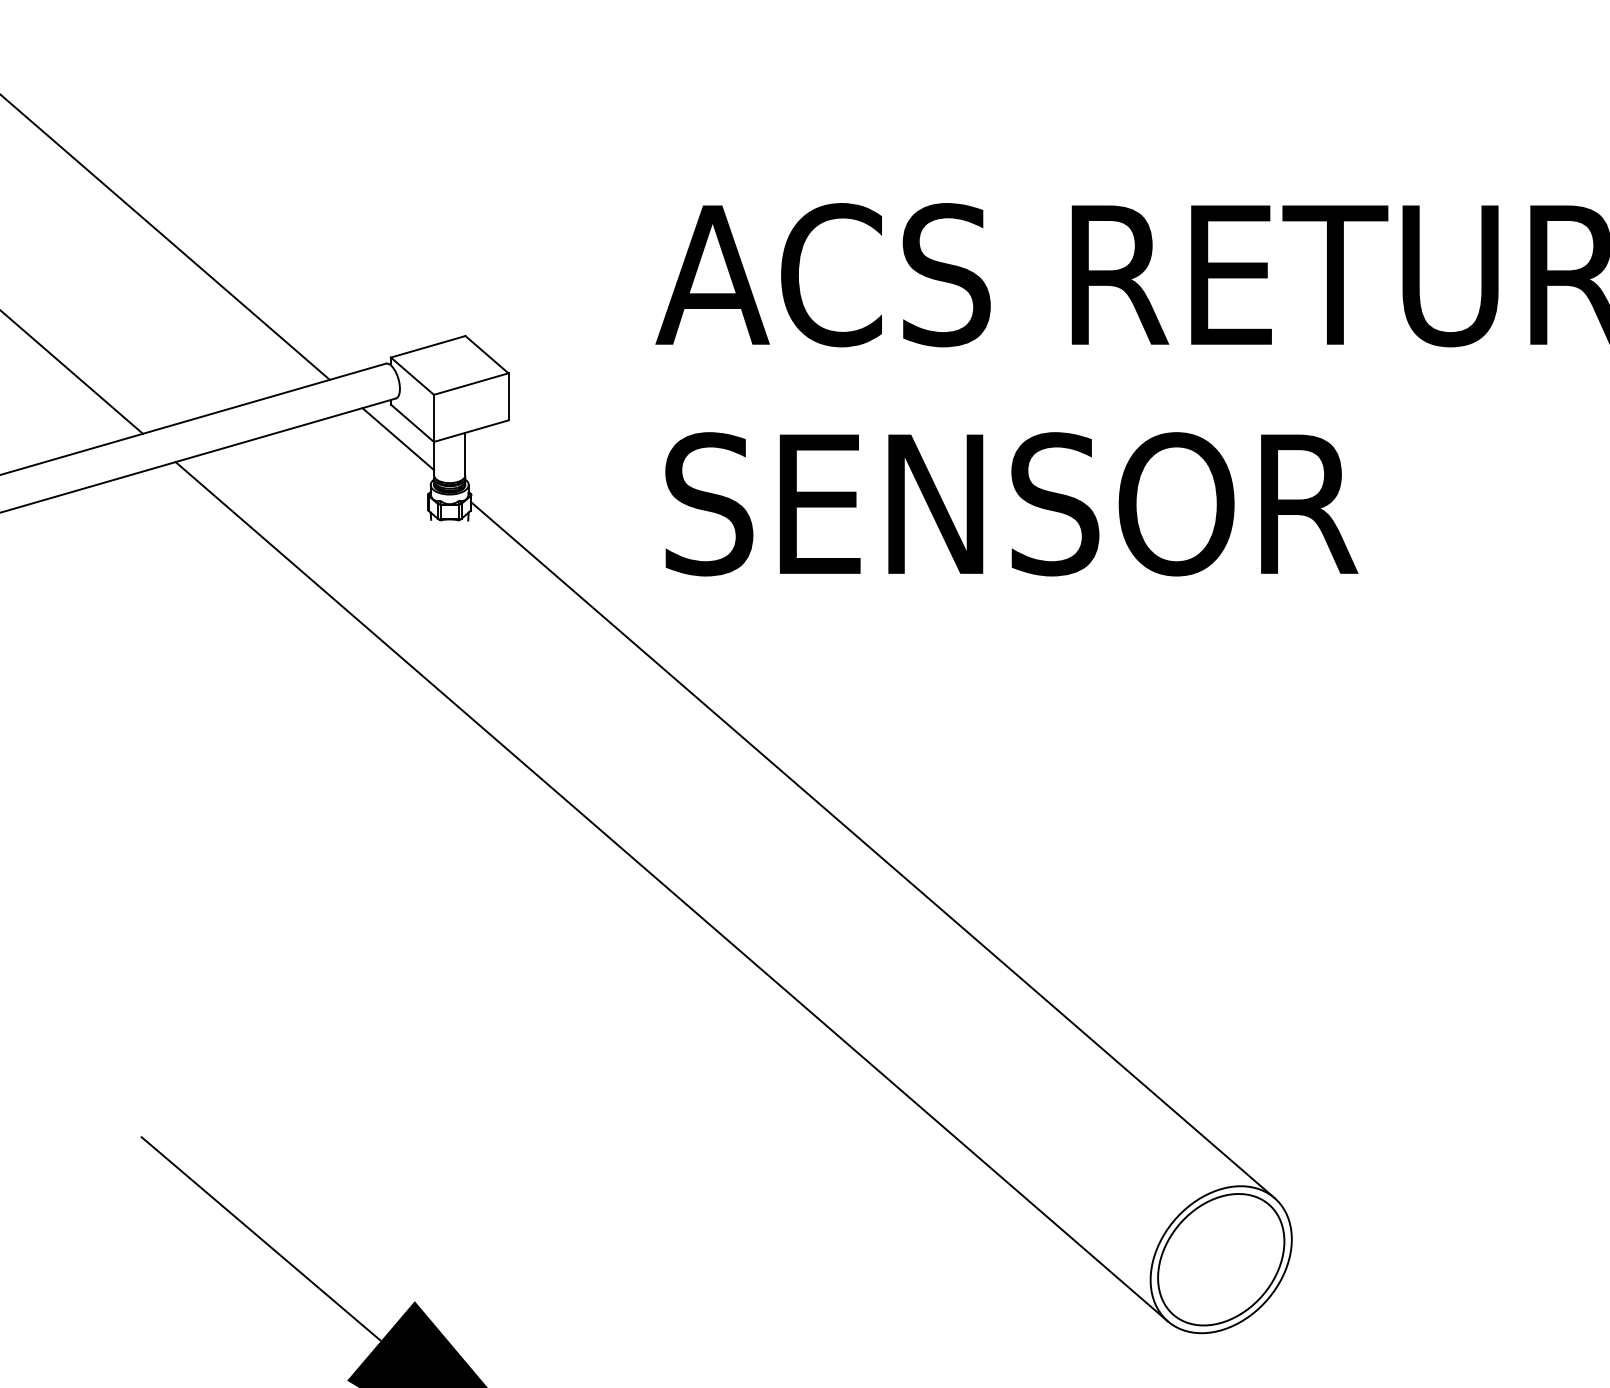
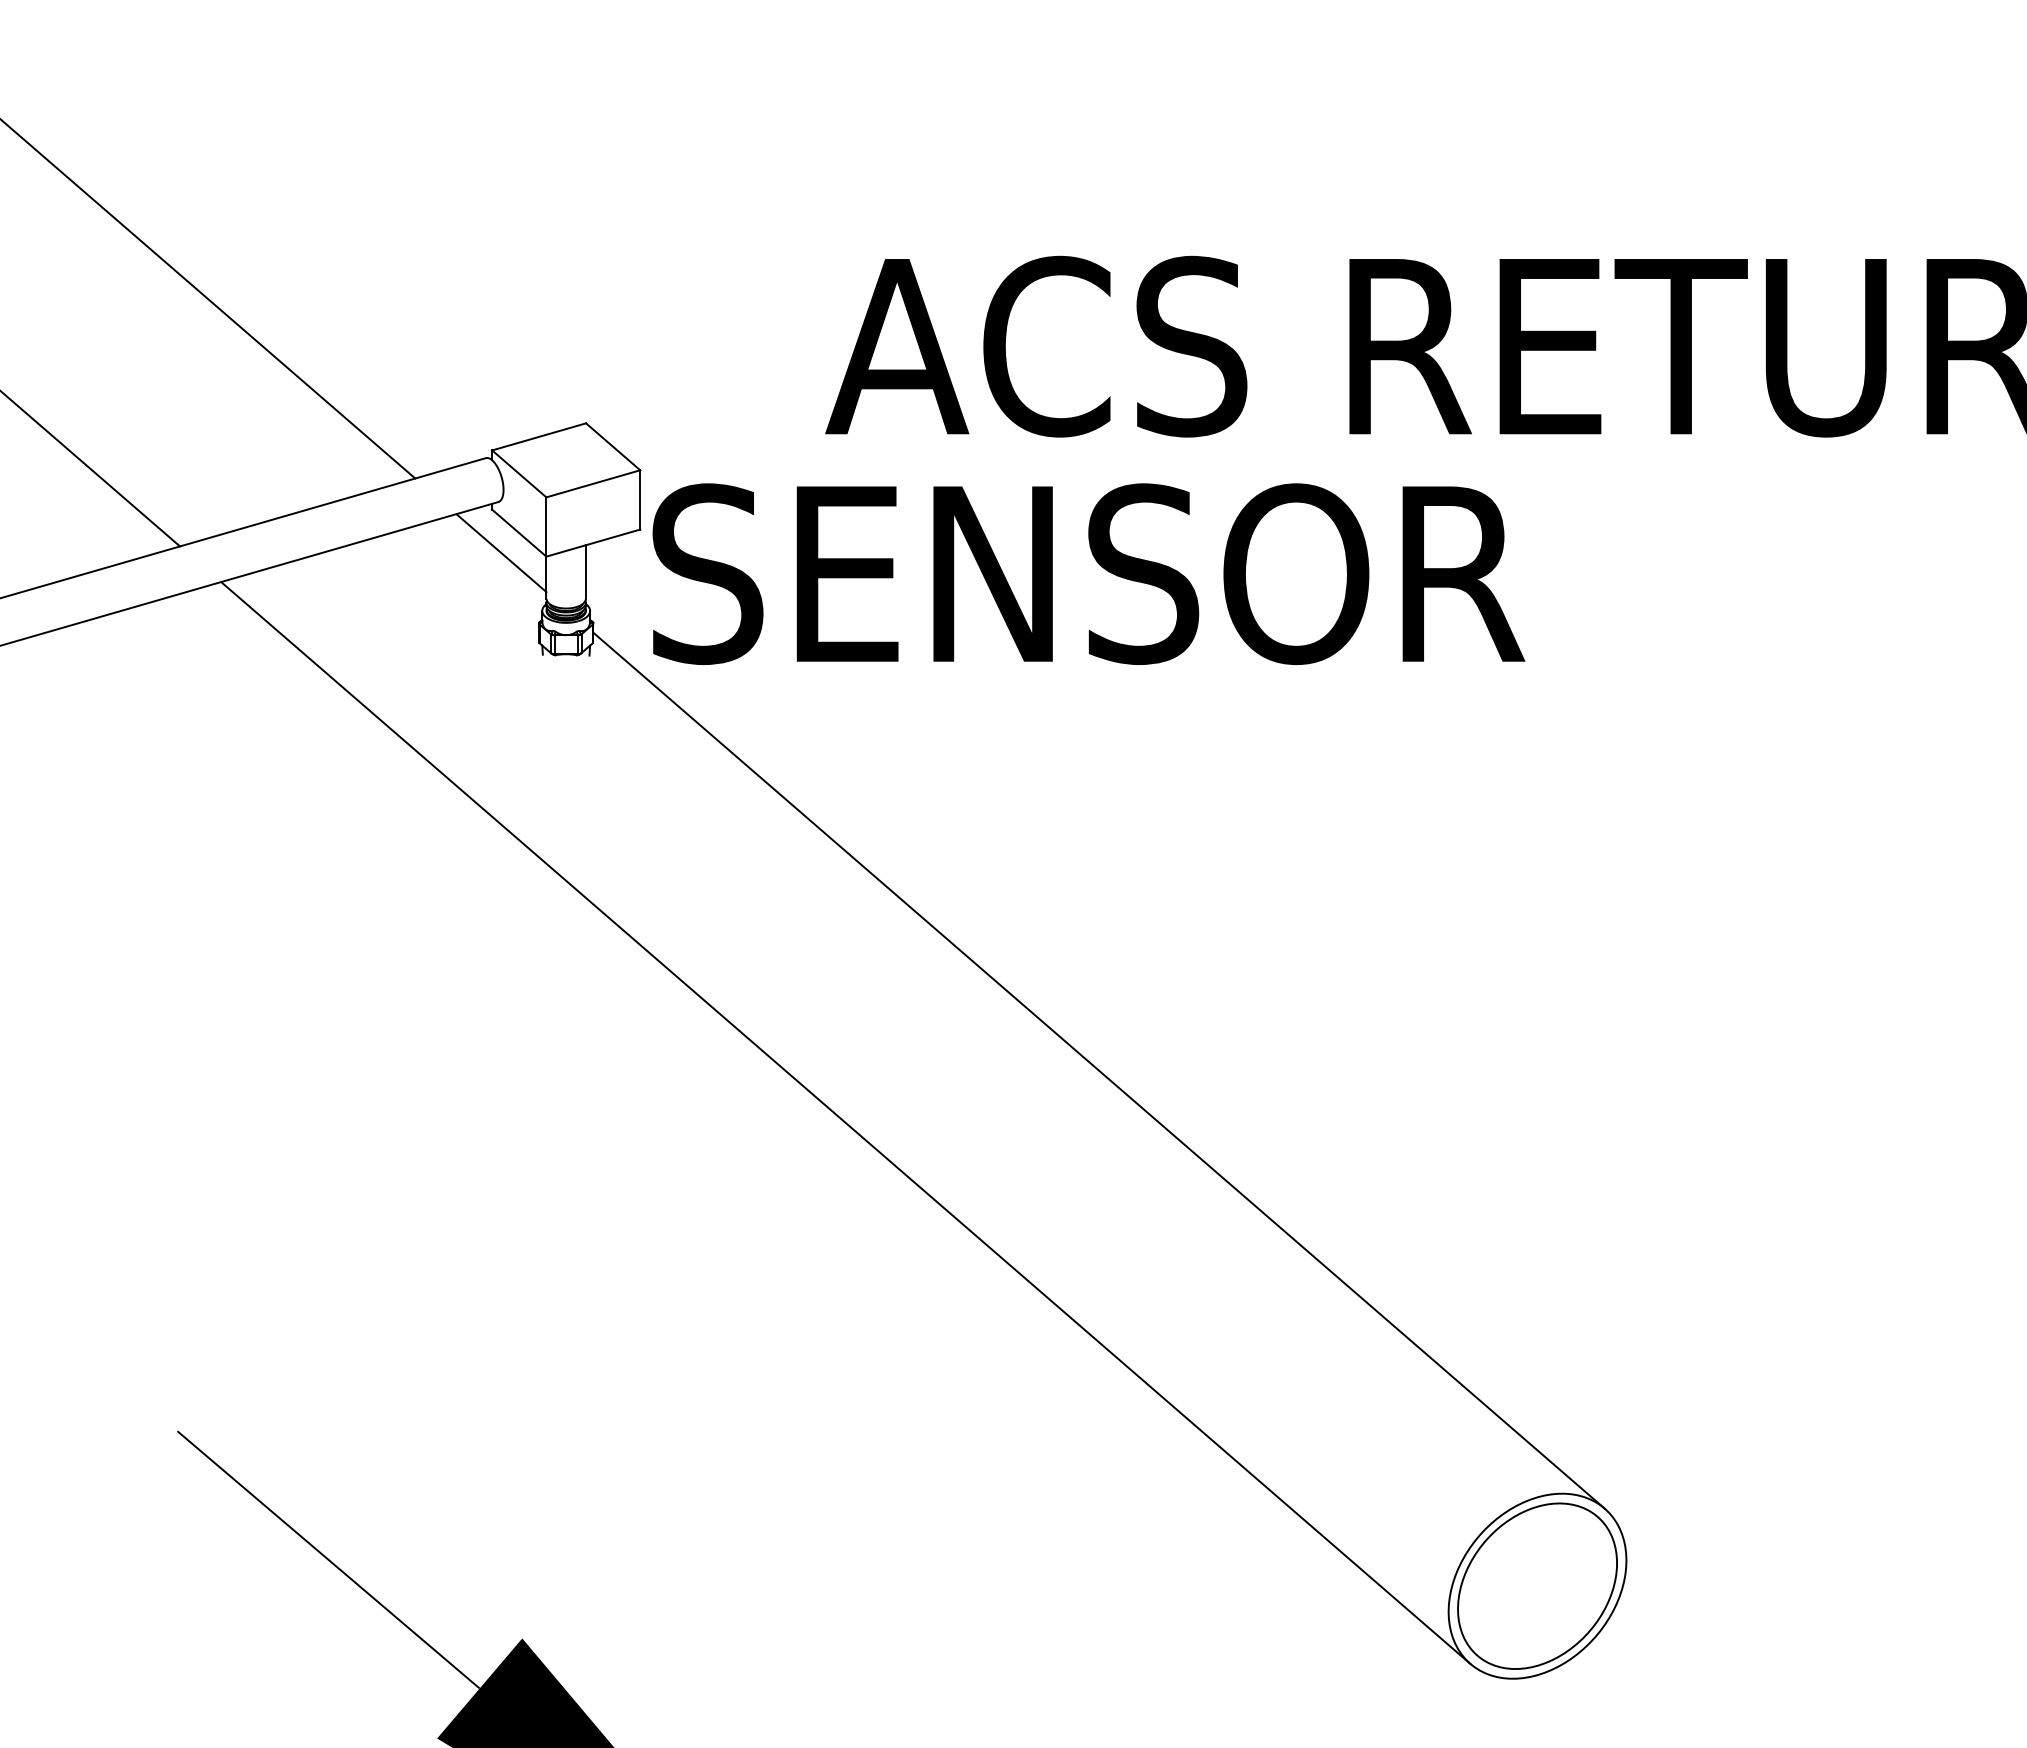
text: (1011, 503) -> (1088, 573), moved

